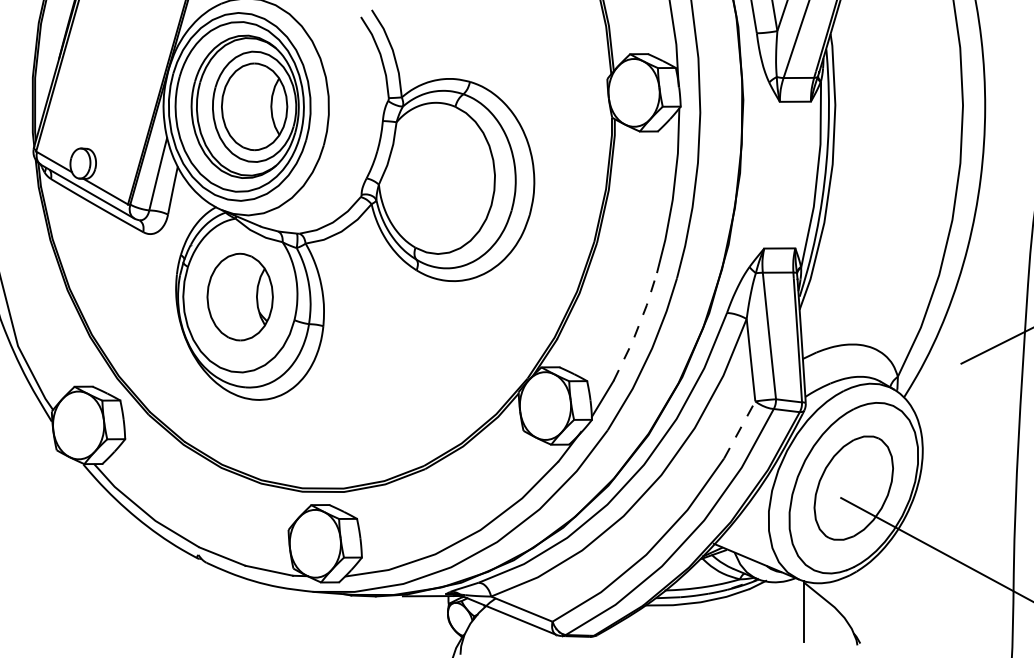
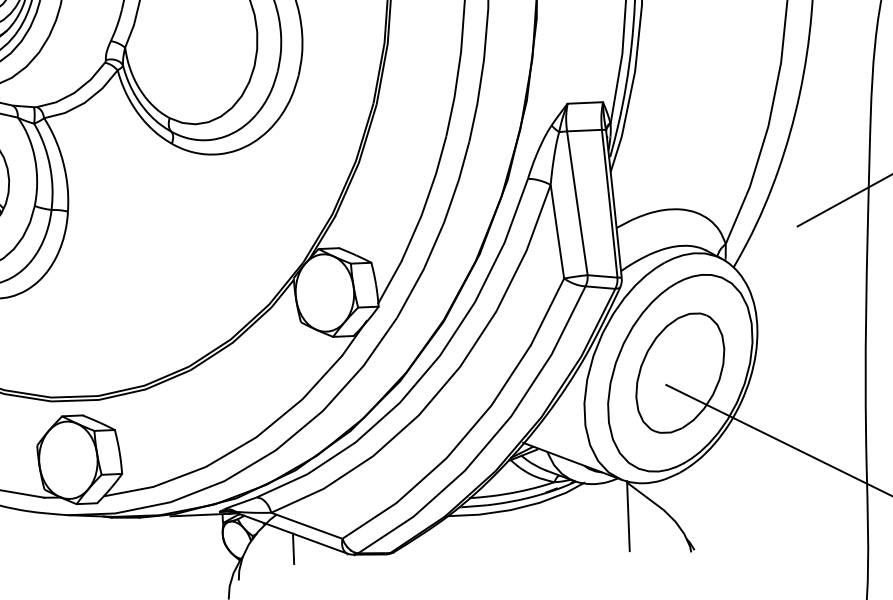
line: (637, 327) -> (426, 199), dashed -> solid
line: (739, 430) -> (547, 312), dashed -> solid
line: (509, 628) -> (293, 548), added

